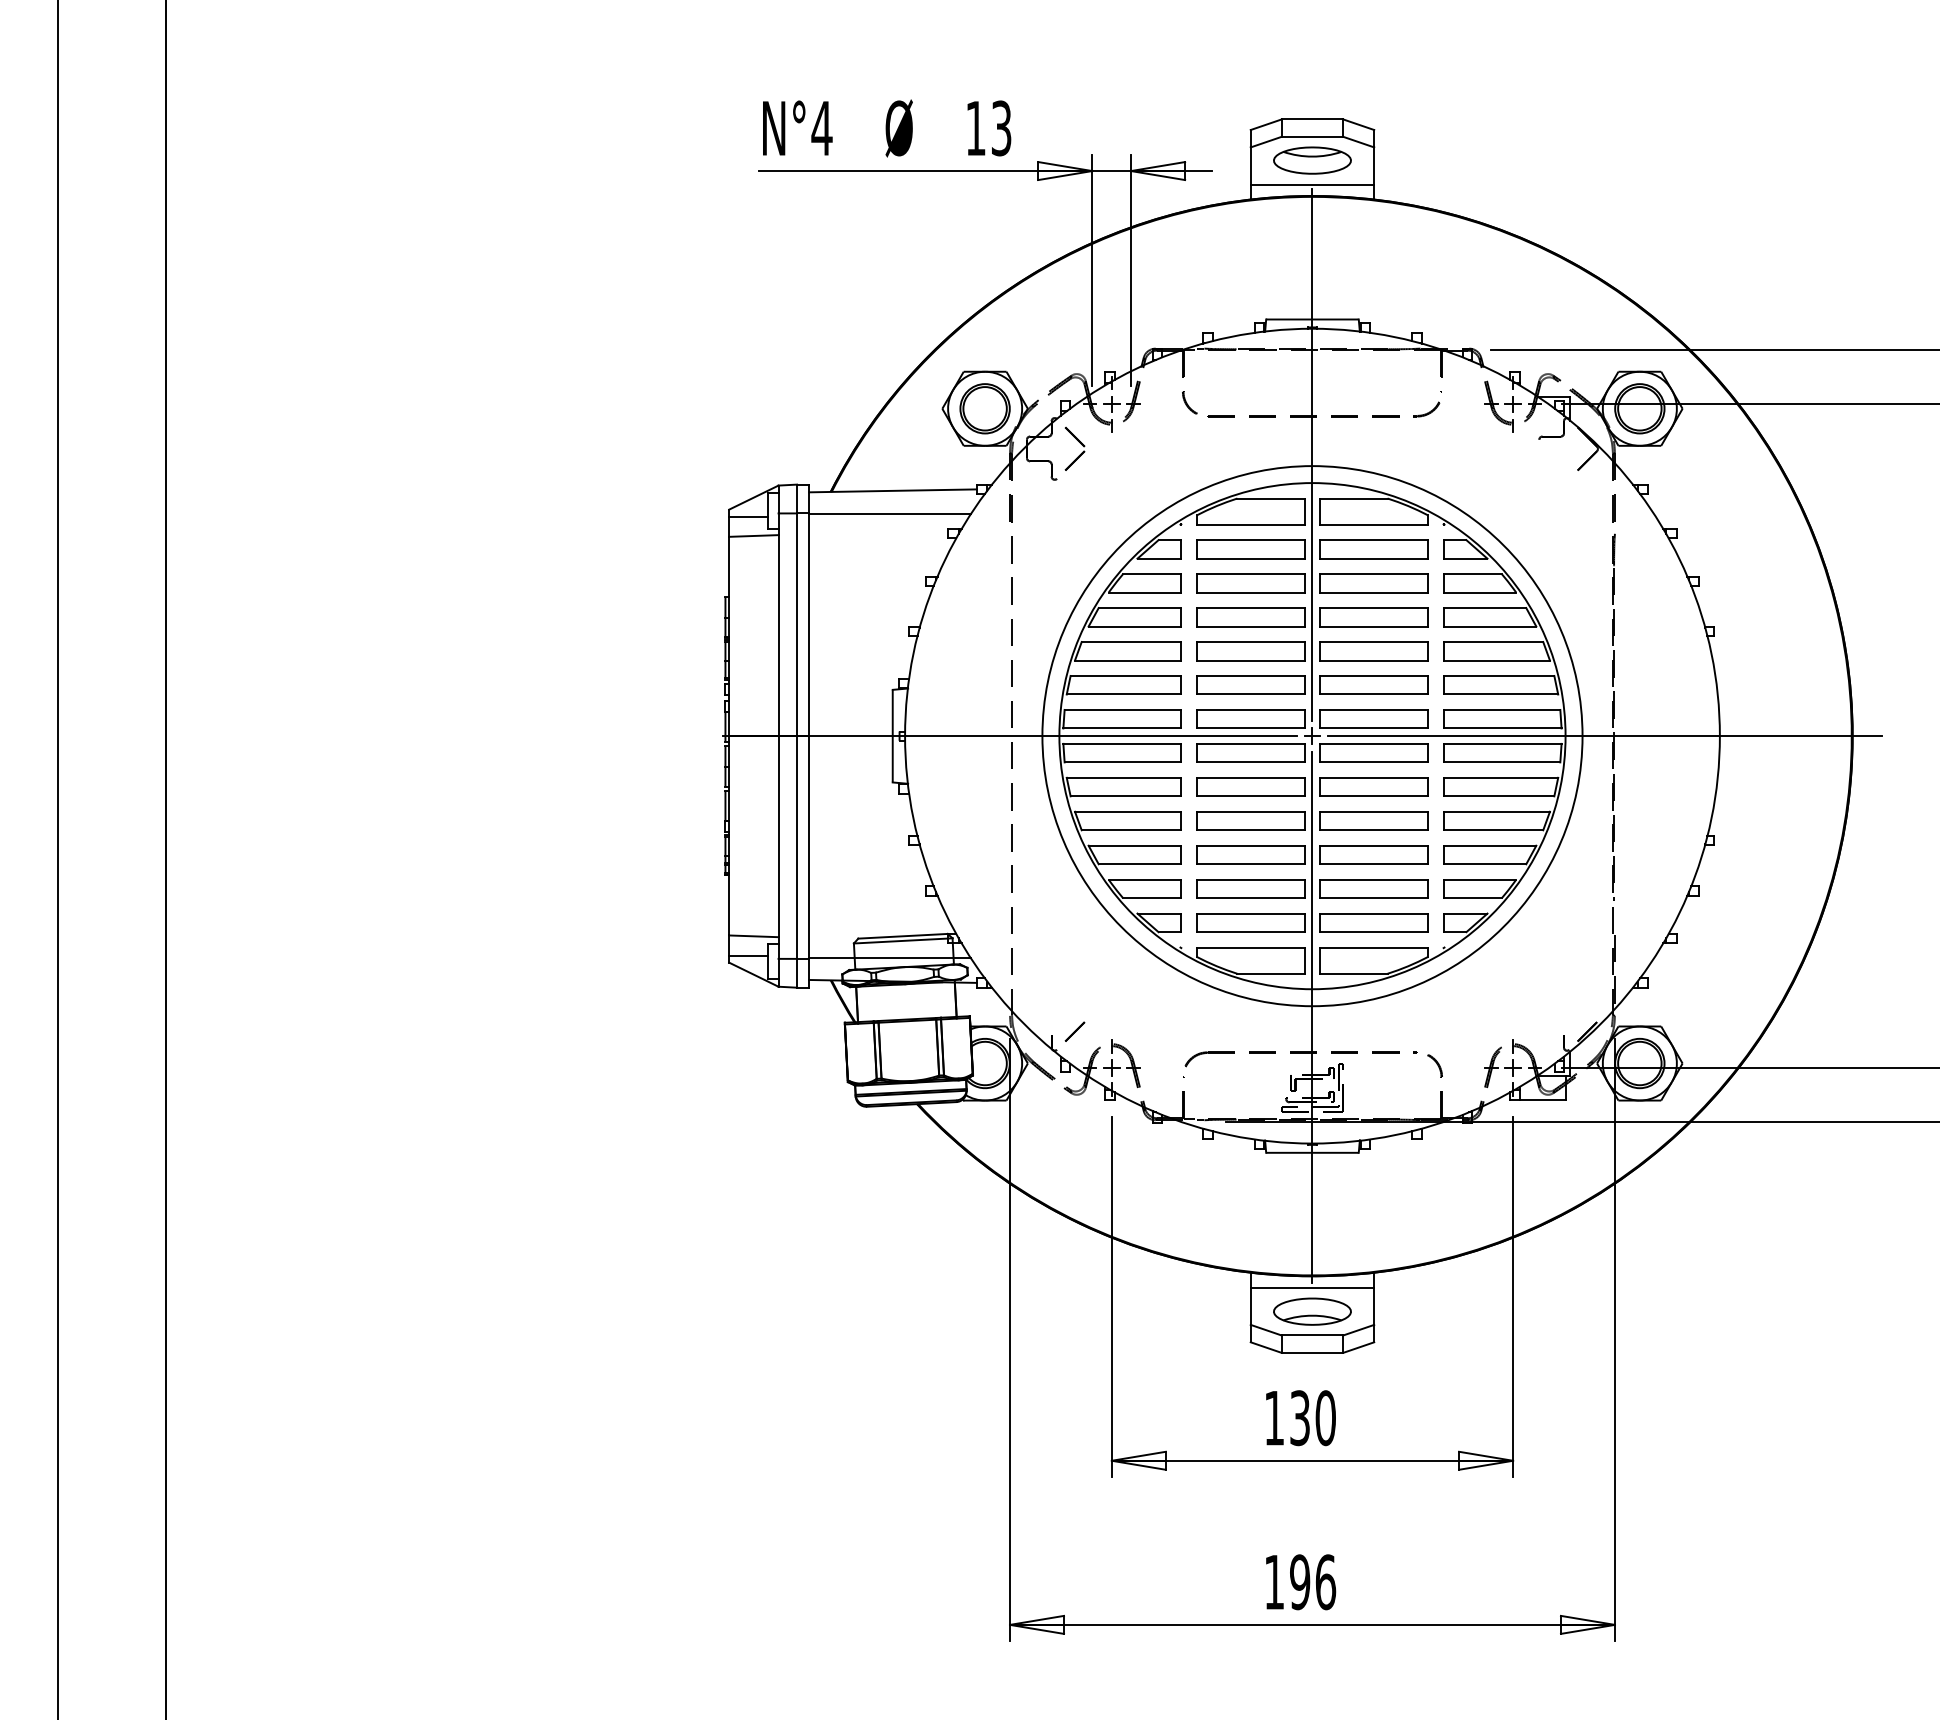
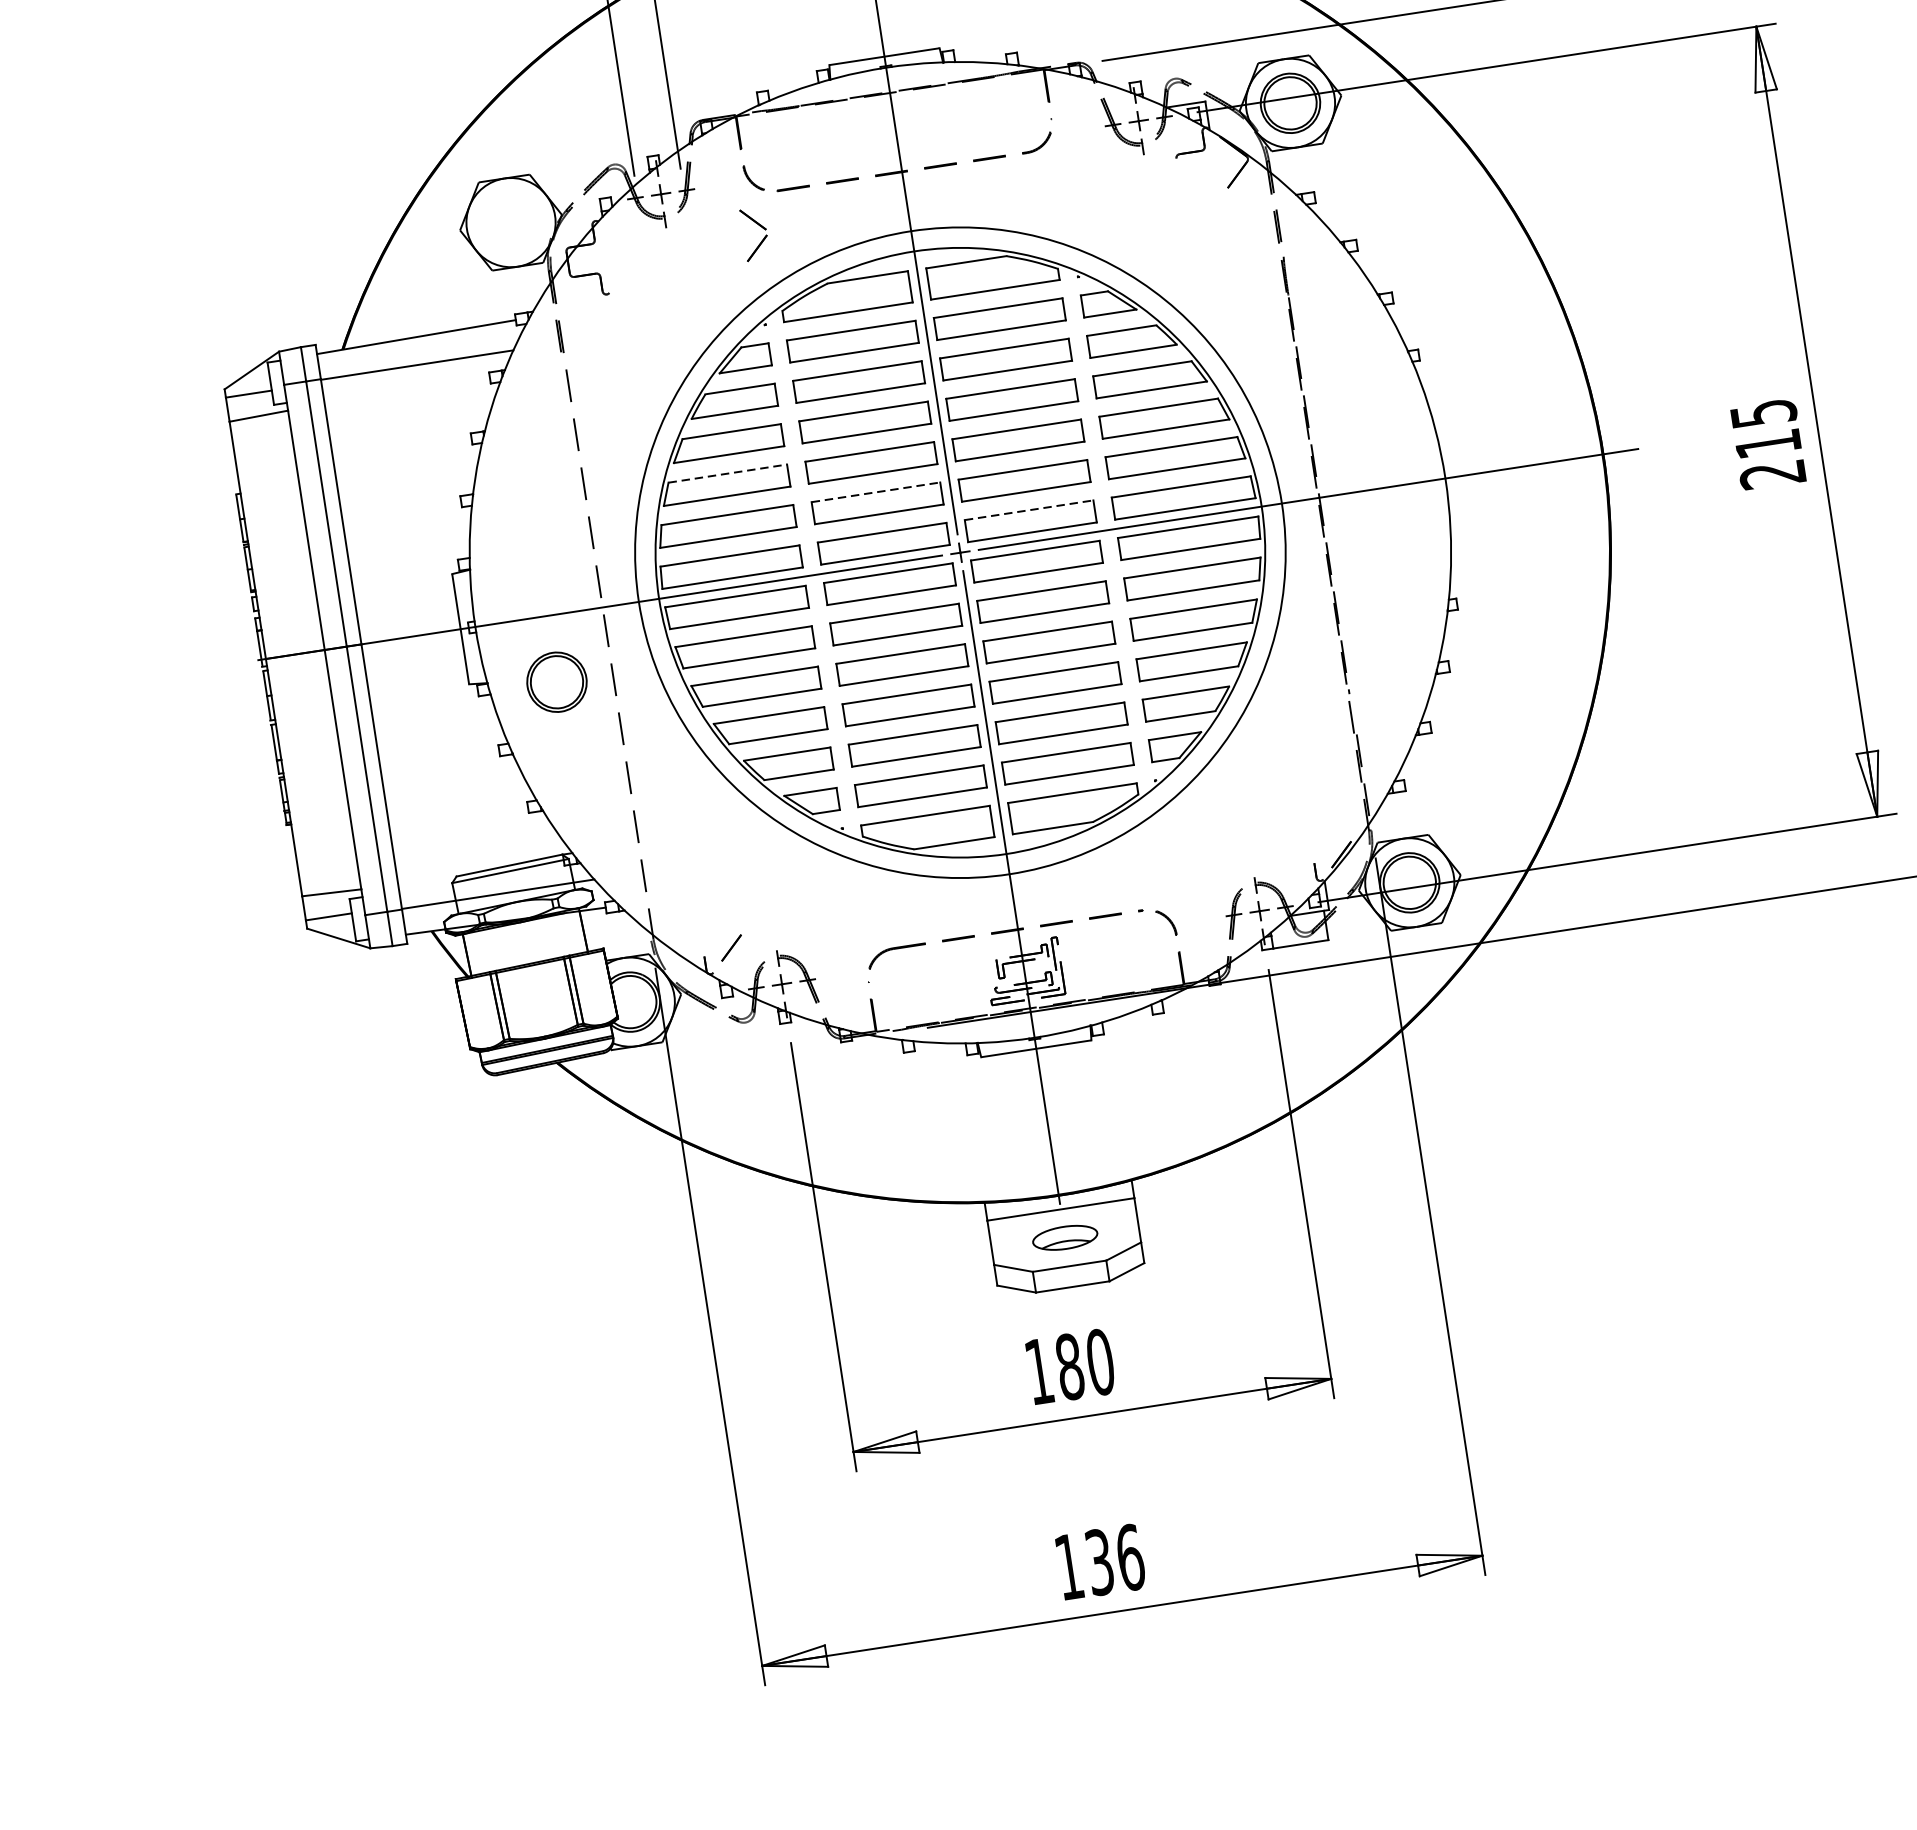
part: (984, 408) -> (556, 682), moved
part: (1079, 443) -> (759, 226), moved
line: (1131, 642) -> (727, 474), solid -> dashed
line: (1251, 675) -> (876, 491), solid -> dashed
line: (1374, 709) -> (1029, 509), solid -> dashed
part: (1312, 1311) -> (1065, 1237), size x0.7
text: (1300, 1418) -> (1070, 1367), 130 -> 180
text: (1300, 1582) -> (1100, 1562), 196 -> 136

